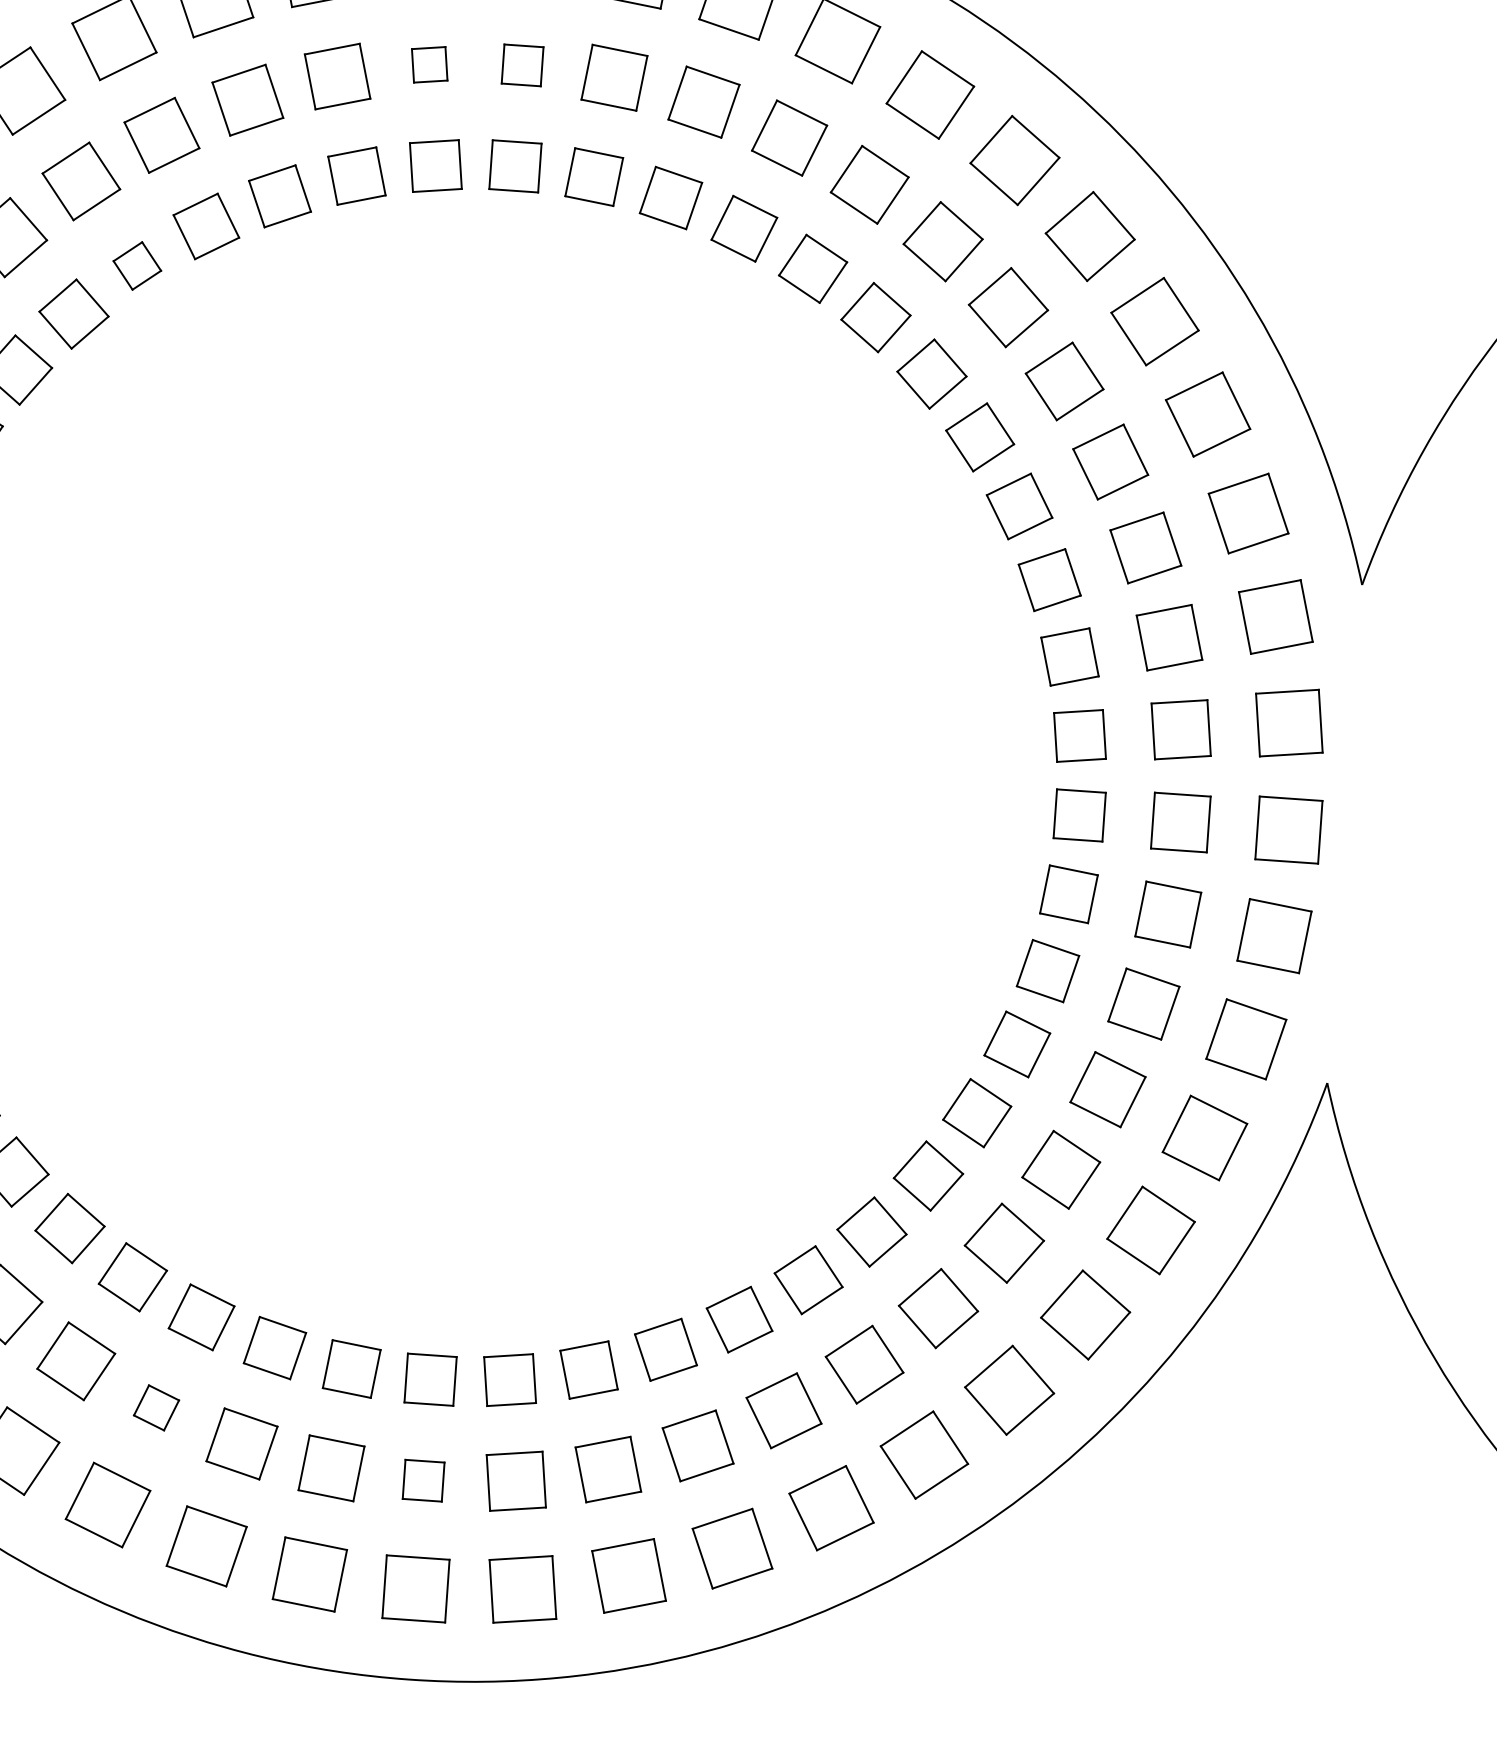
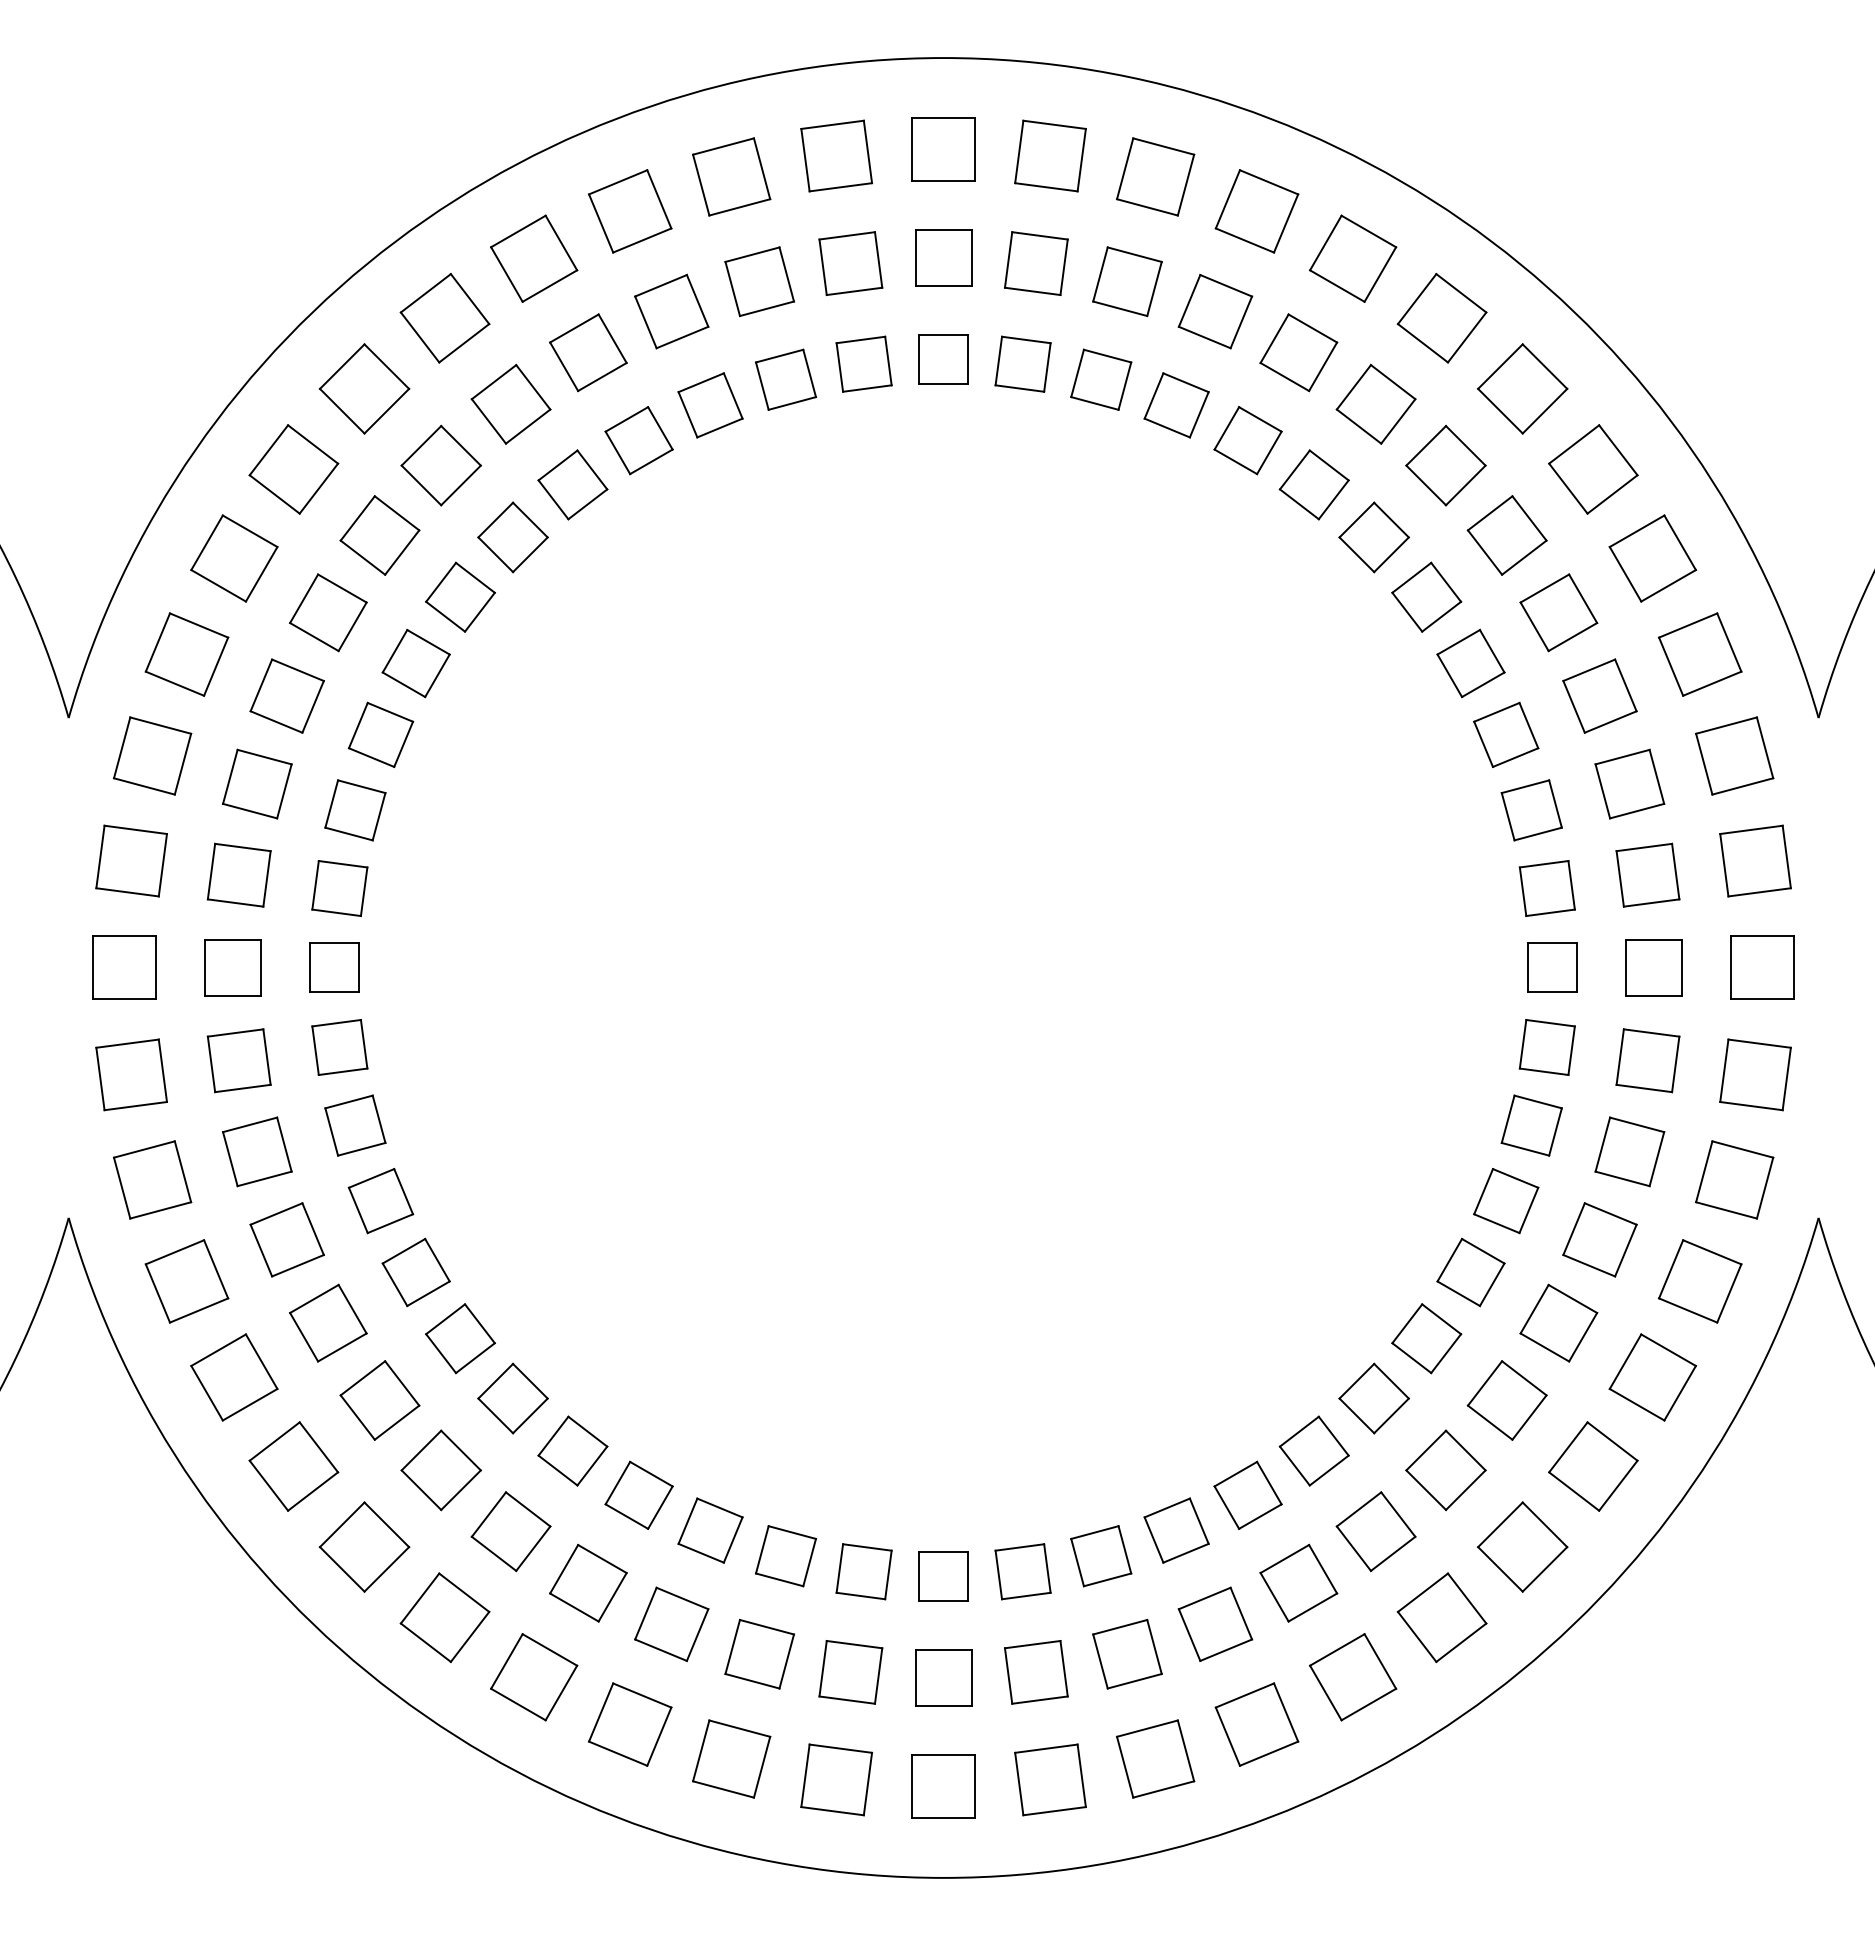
part: (429, 64) -> (850, 263), size x1.67
part: (522, 65) -> (943, 257), size x1.43
part: (136, 265) -> (572, 484), size x1.43
part: (156, 1407) -> (671, 1623), size x1.67
part: (423, 1479) -> (943, 1677), size x1.43

